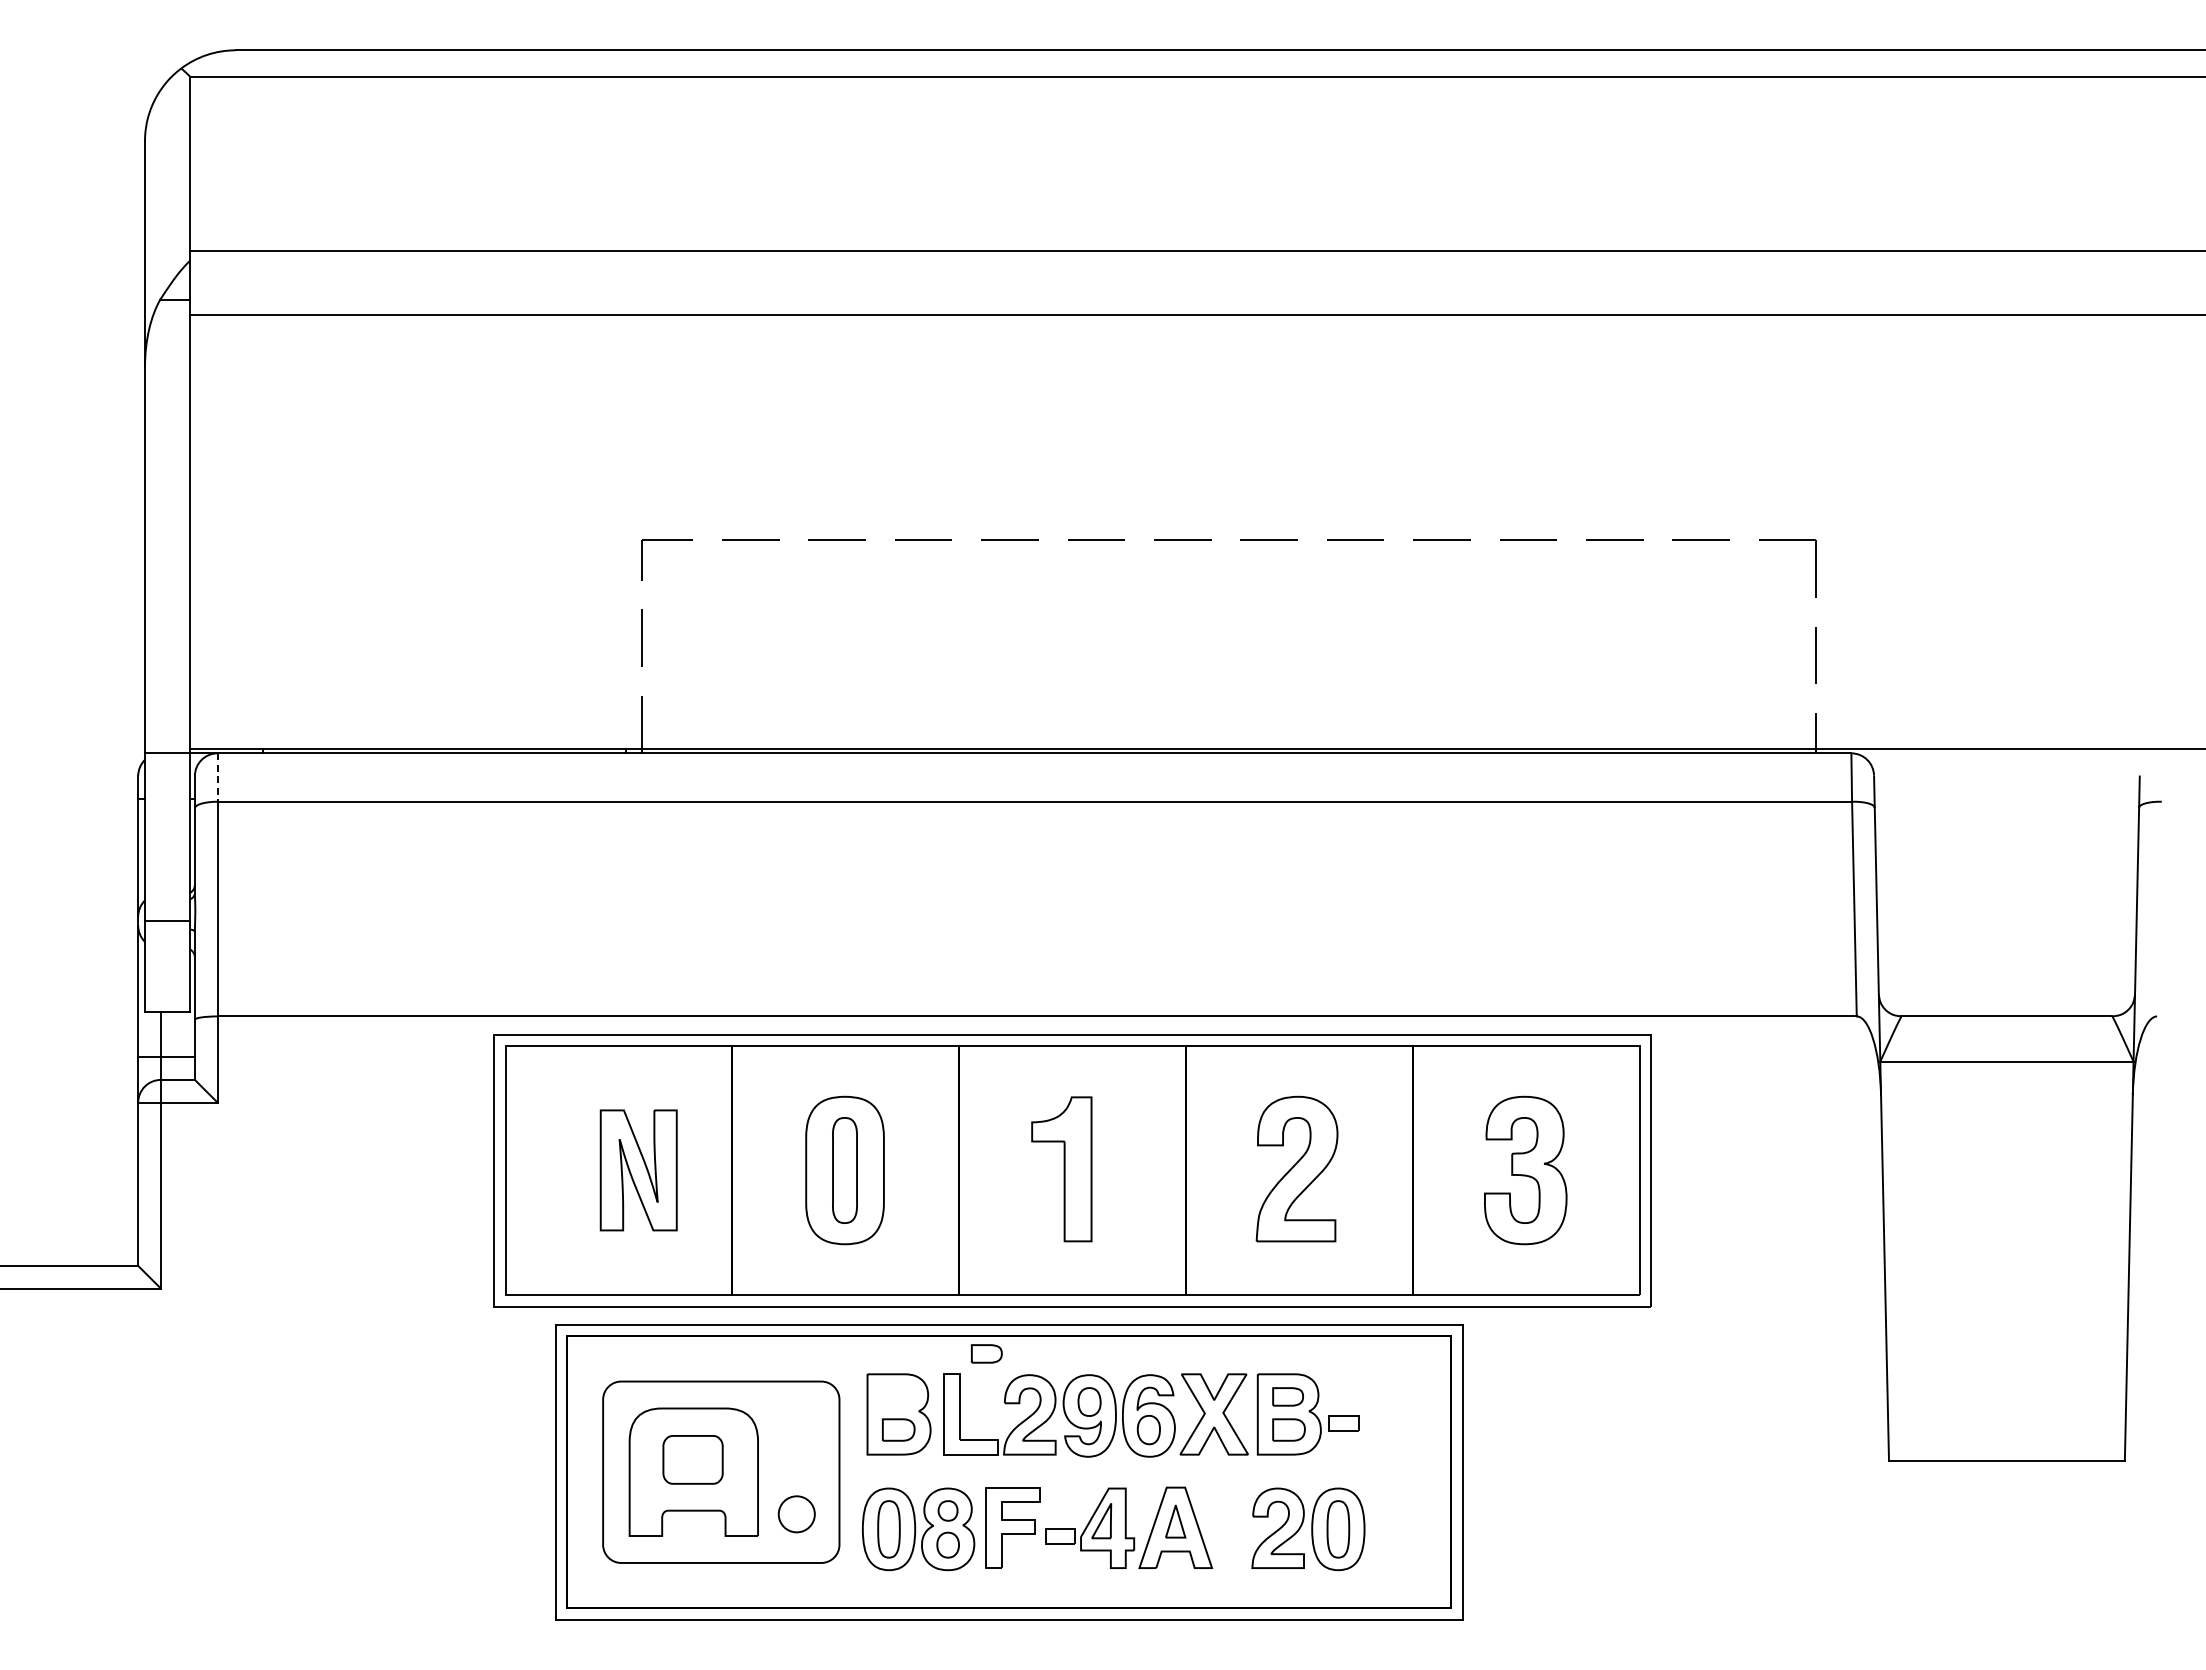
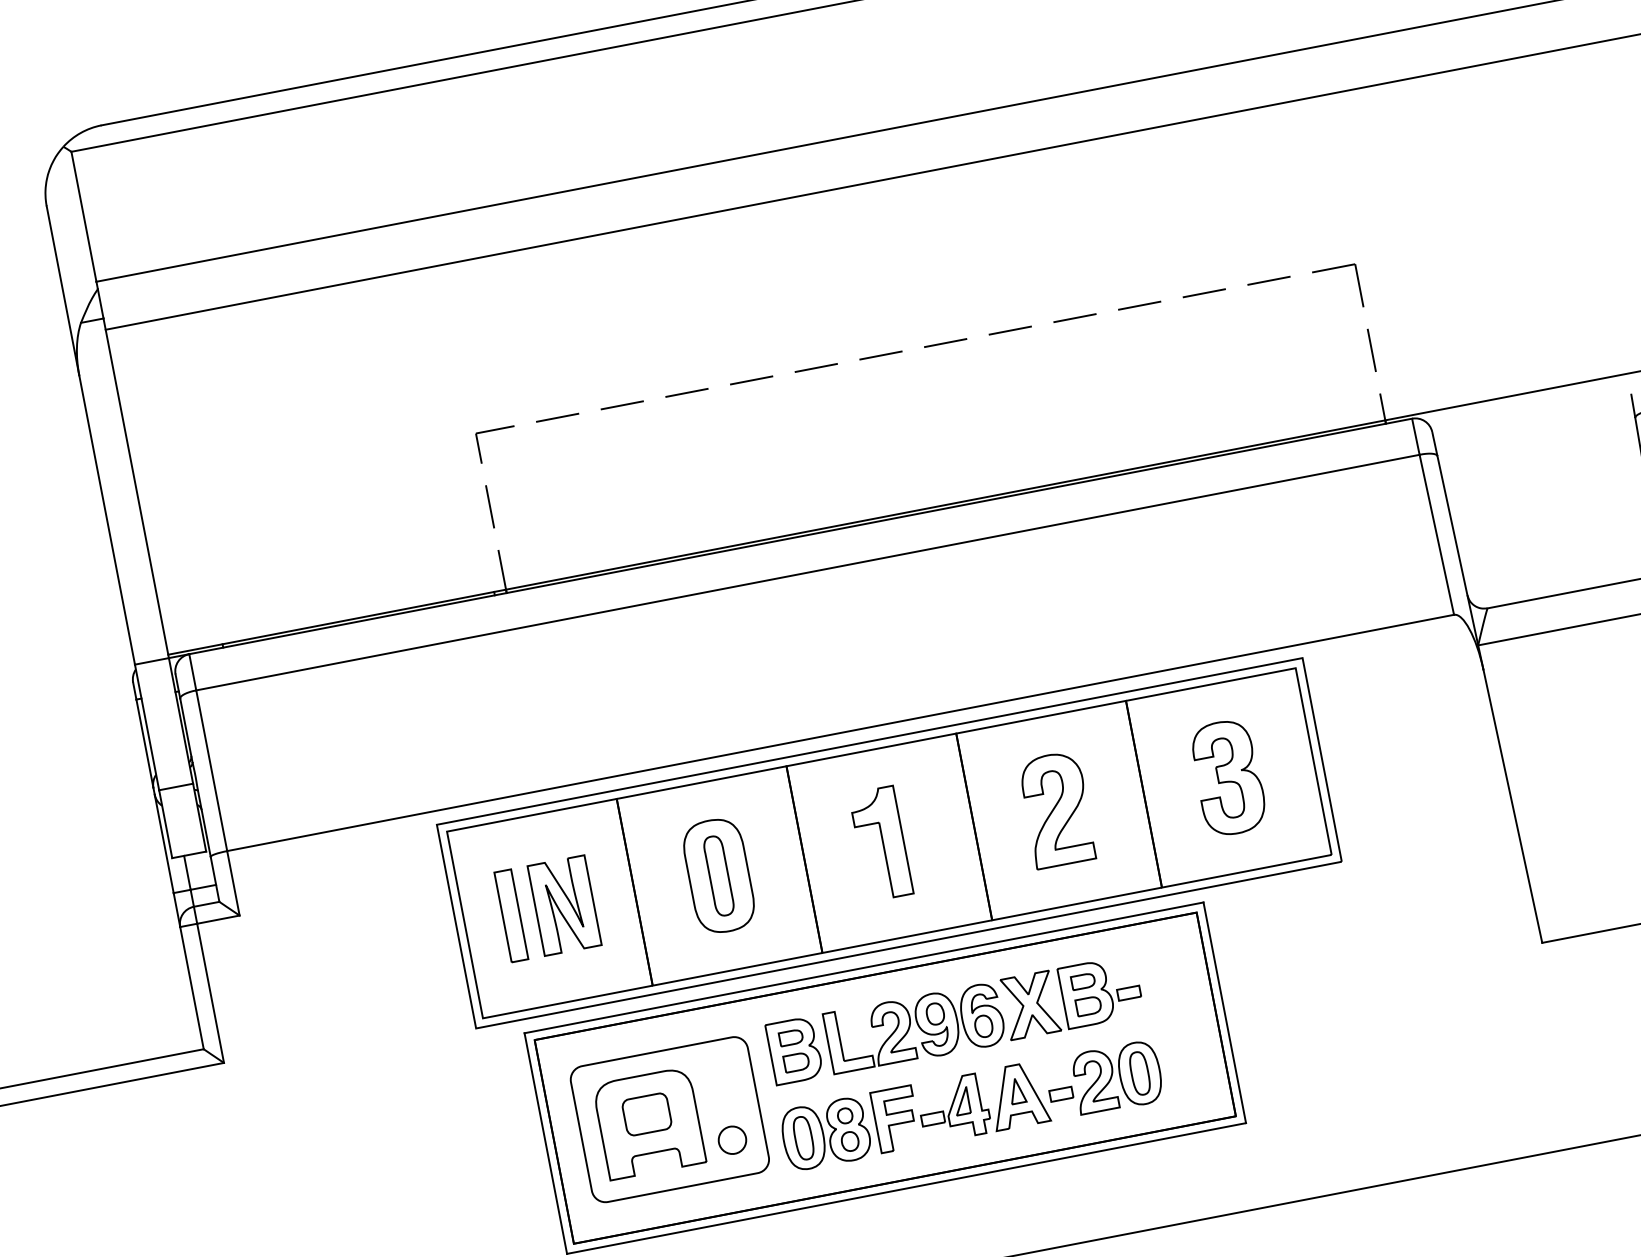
line: (217, 778) -> (192, 673), dashed -> solid
part: (567, 1169) -> (511, 915), added
part: (986, 1353) -> (790, 1037), moved
part: (1231, 1536) -> (1061, 1094), added

